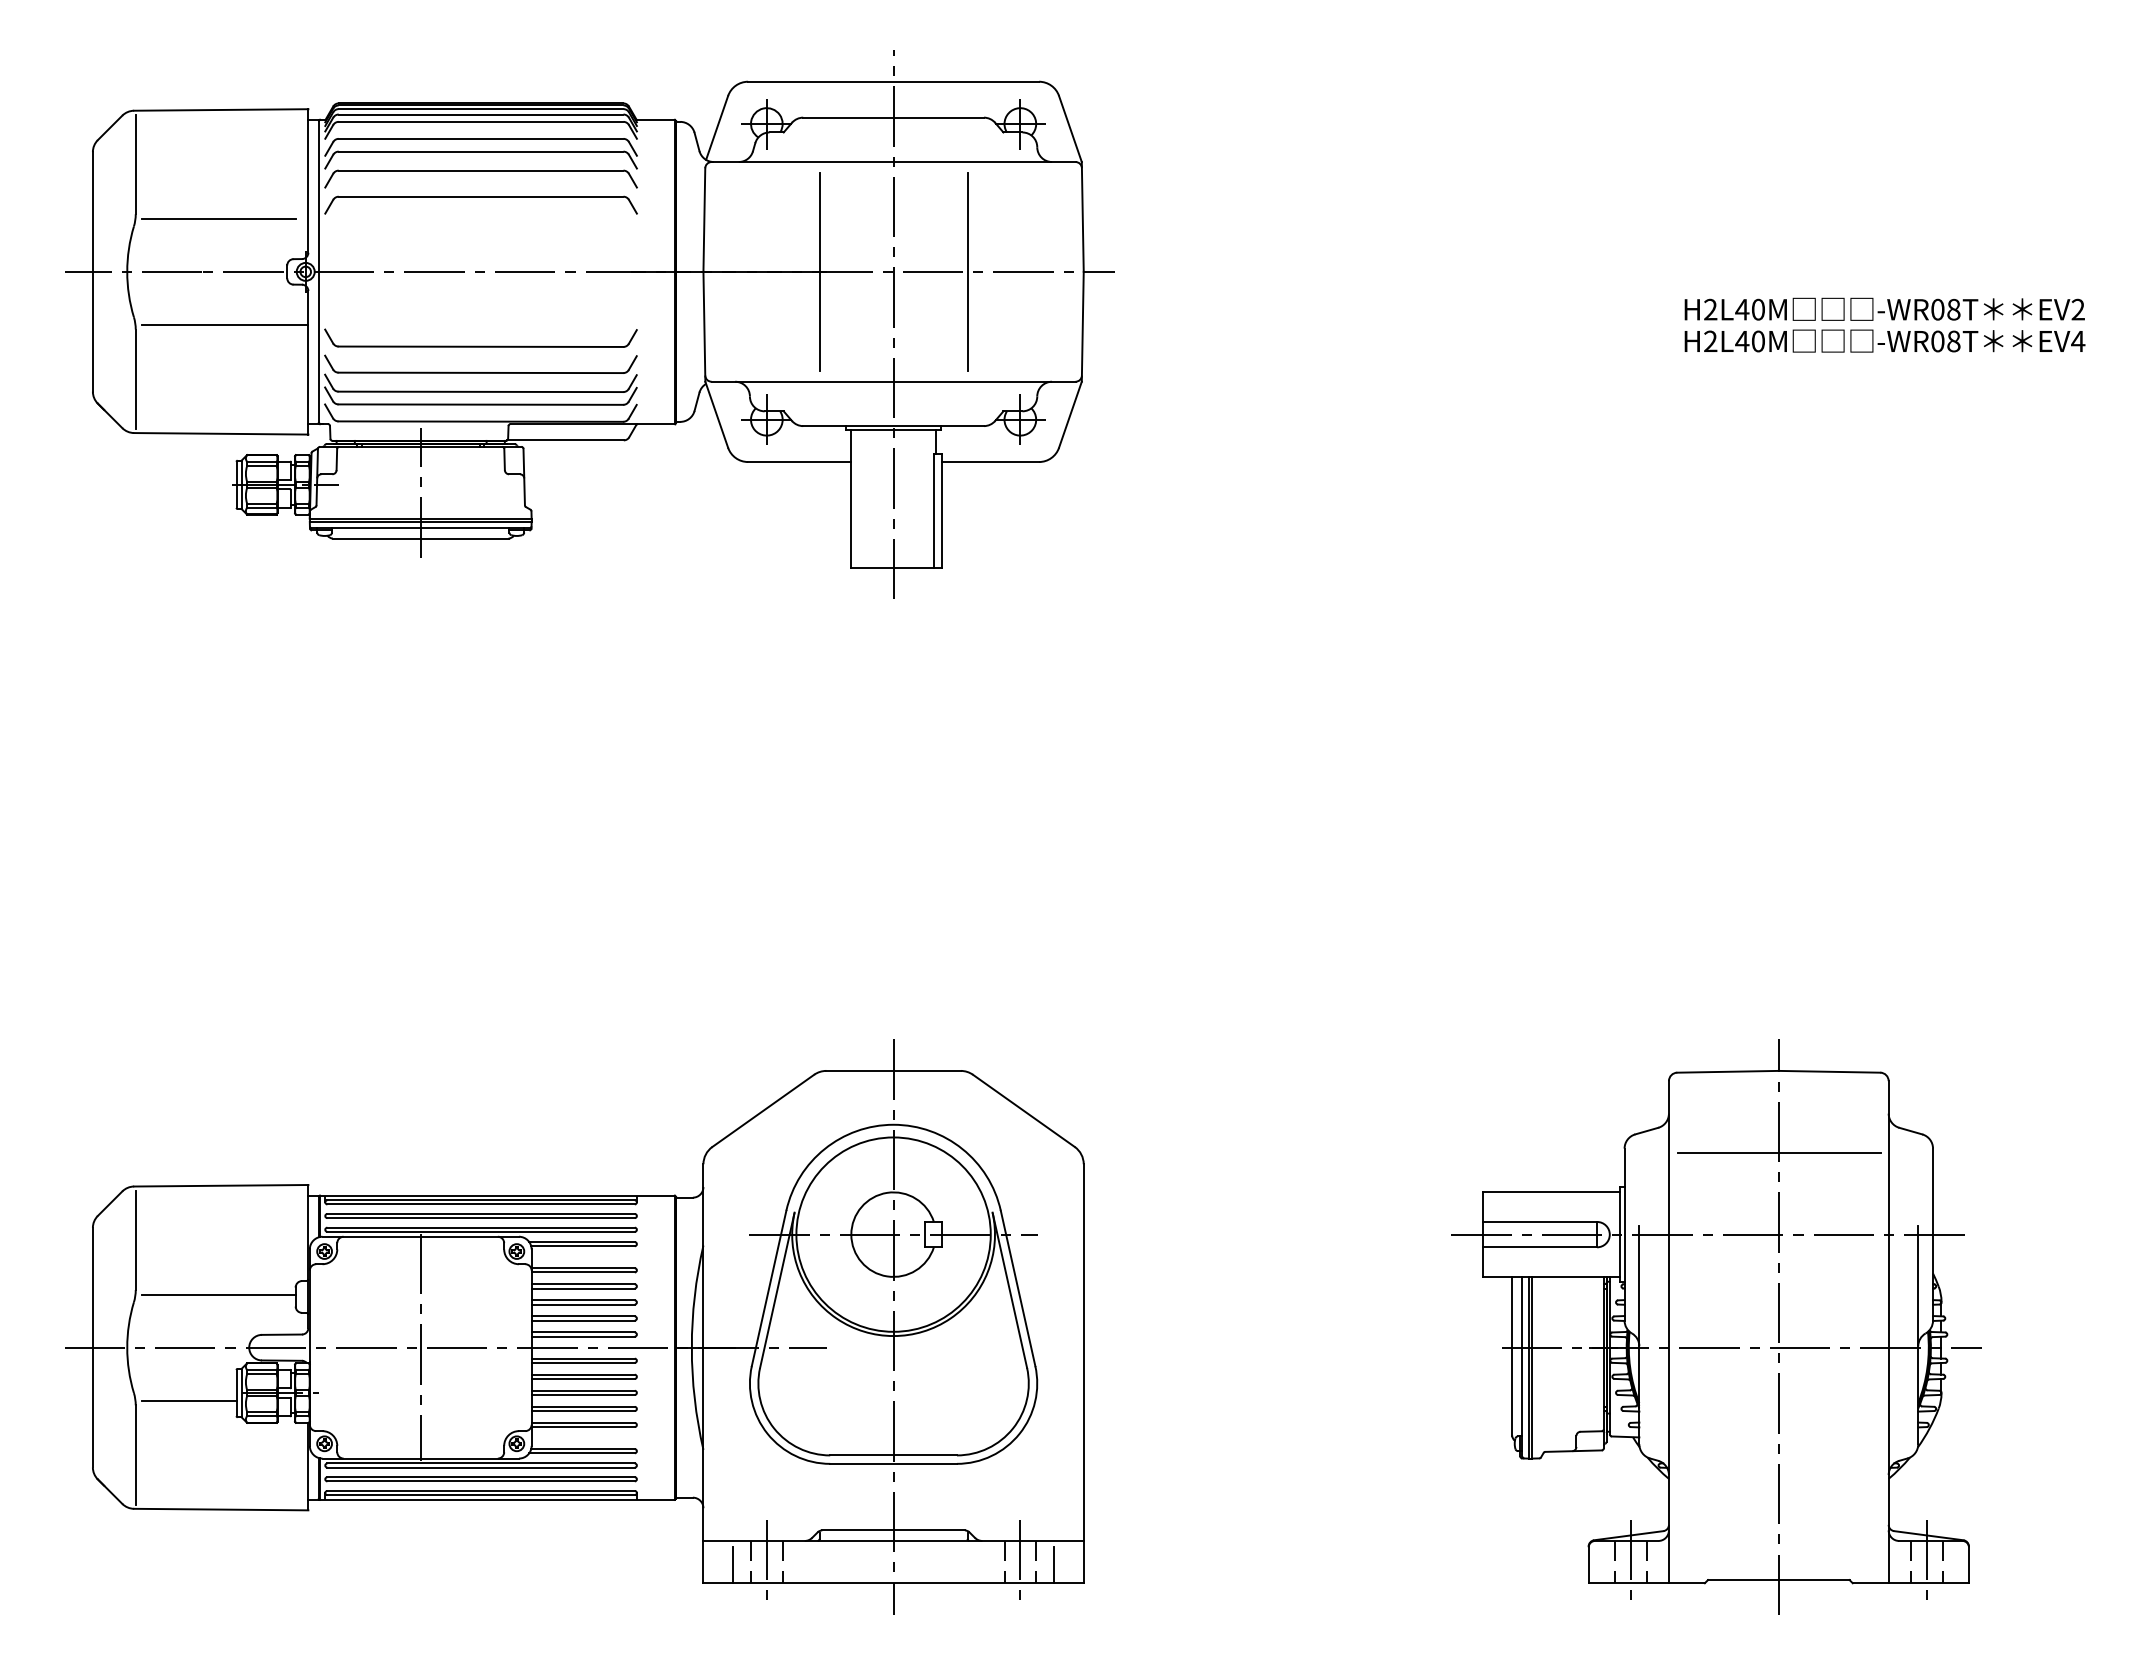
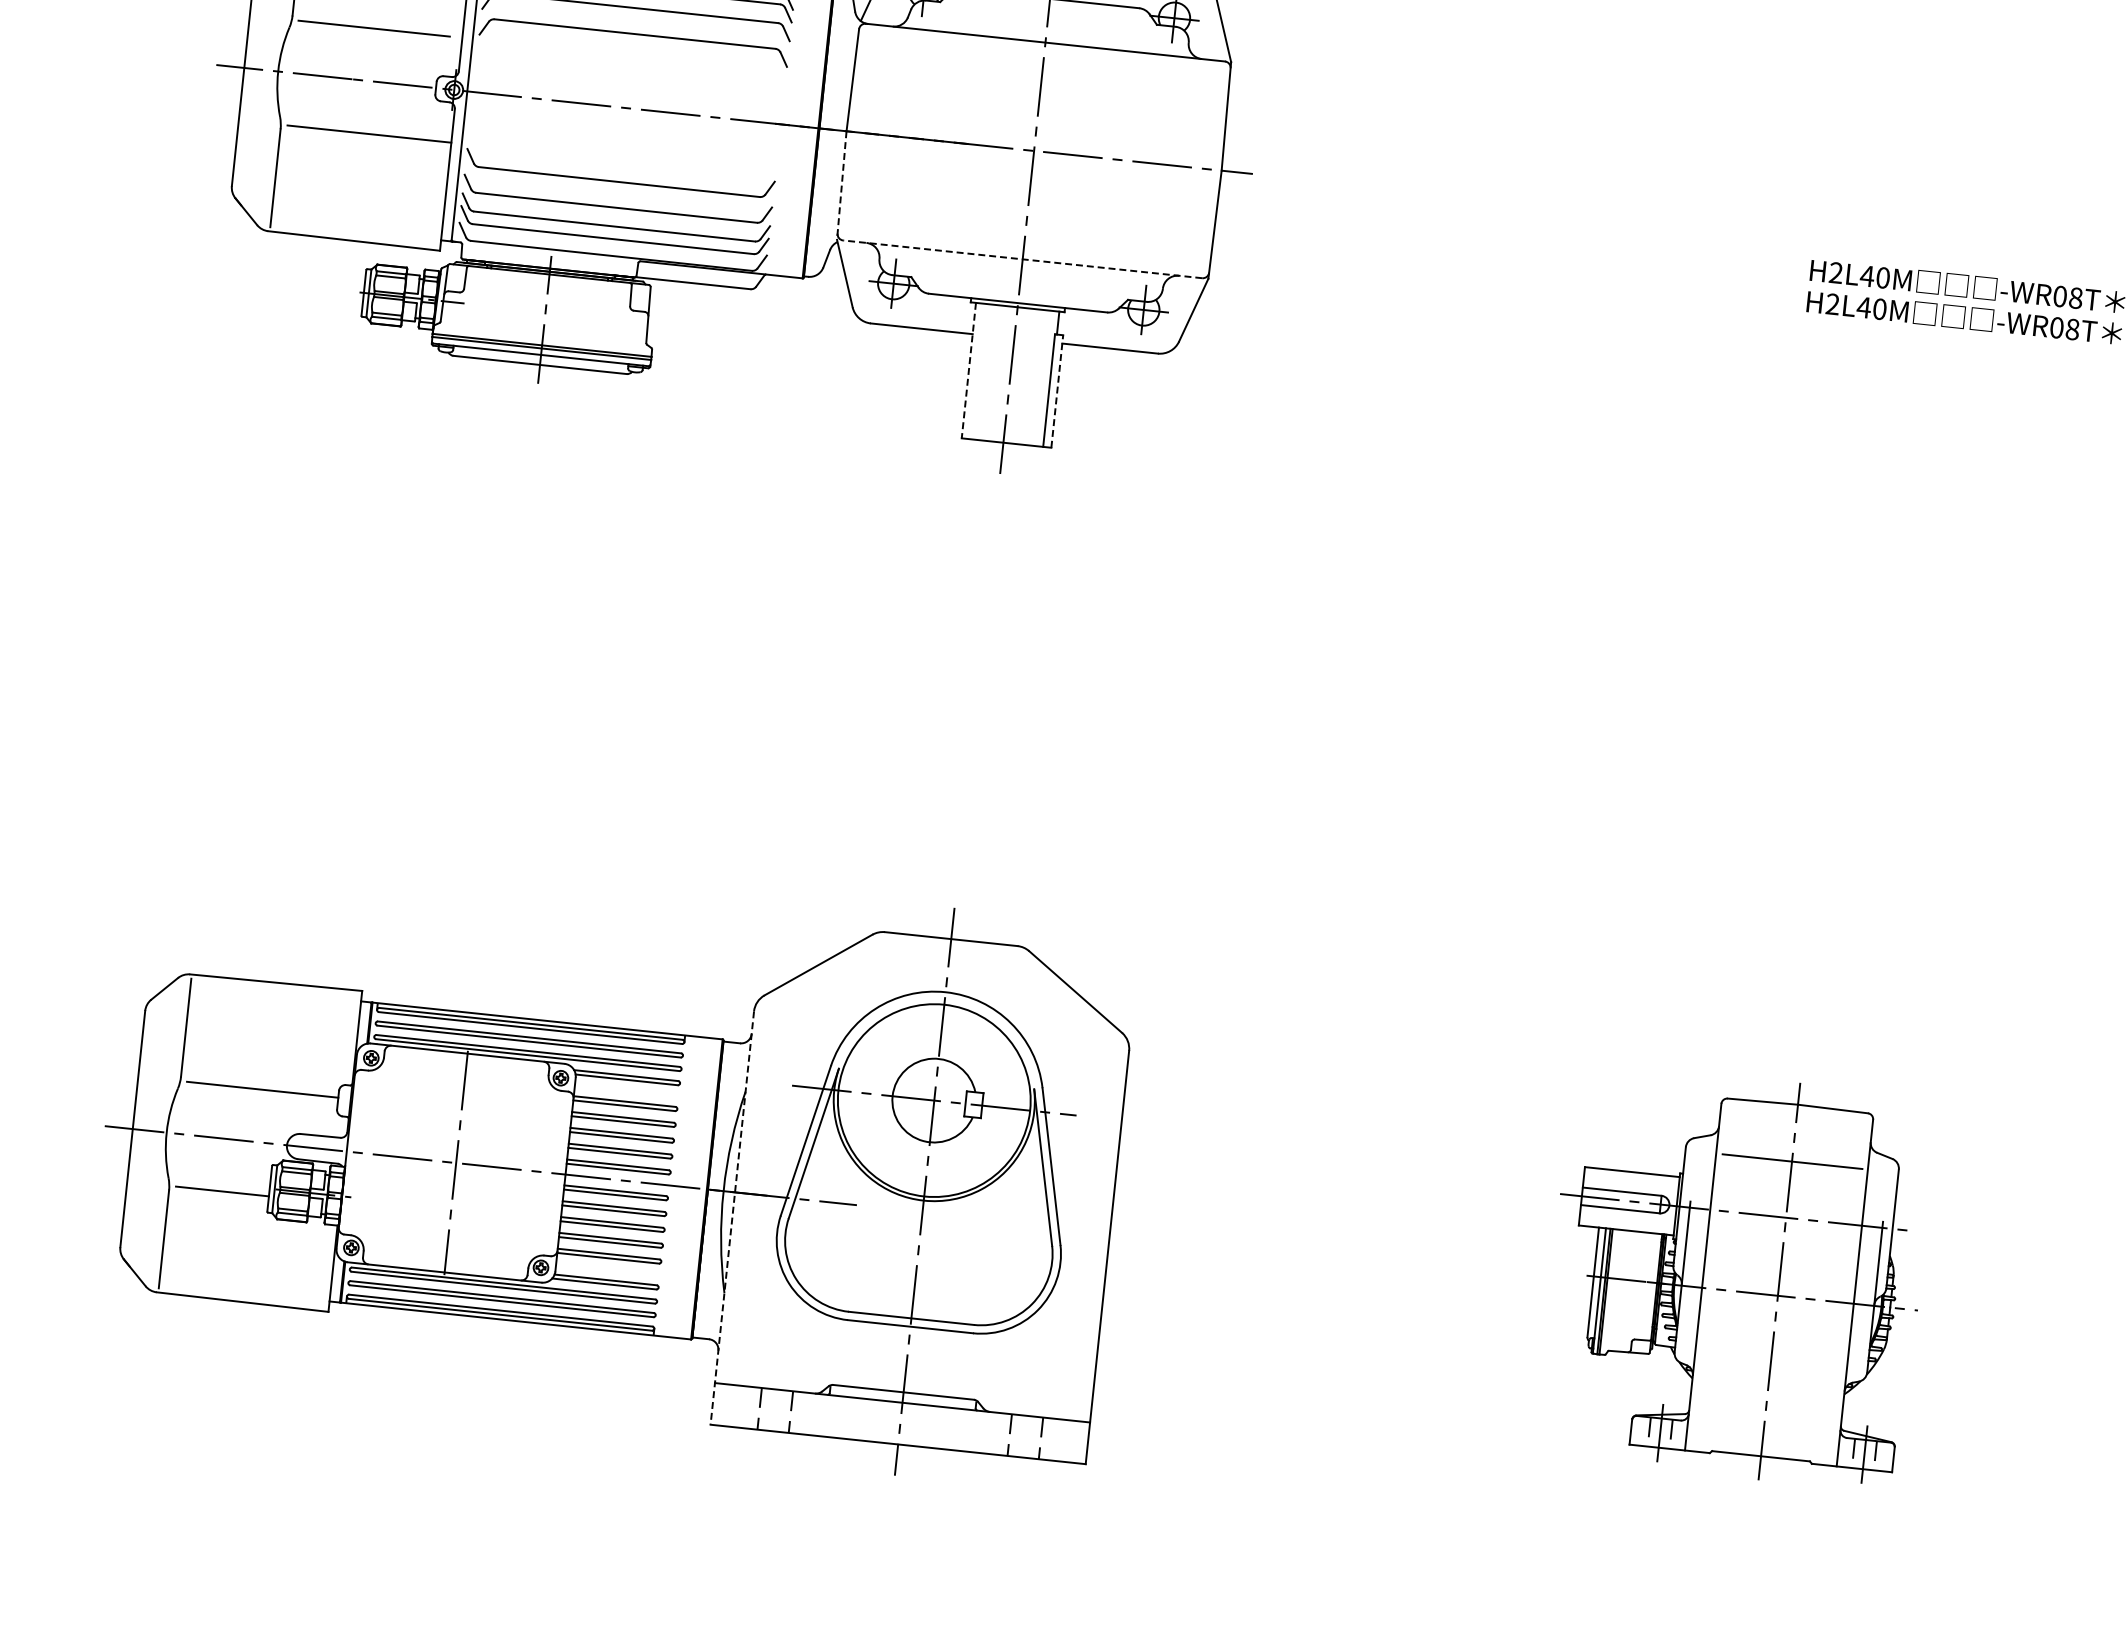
line: (819, 271) -> (961, 142), removed
line: (967, 271) -> (1107, 158), removed
line: (704, 326) -> (841, 185), solid -> dashed
line: (893, 381) -> (1022, 259), solid -> dashed
line: (851, 499) -> (968, 371), solid -> dashed
line: (942, 510) -> (1057, 391), solid -> dashed
part: (1716, 1326) -> (1736, 1276), size x0.7
line: (703, 1373) -> (732, 1217), solid -> dashed
line: (766, 1561) -> (775, 1409), removed
line: (1020, 1561) -> (1025, 1436), removed
line: (733, 1564) -> (742, 1409), removed
line: (1054, 1564) -> (1058, 1442), removed

